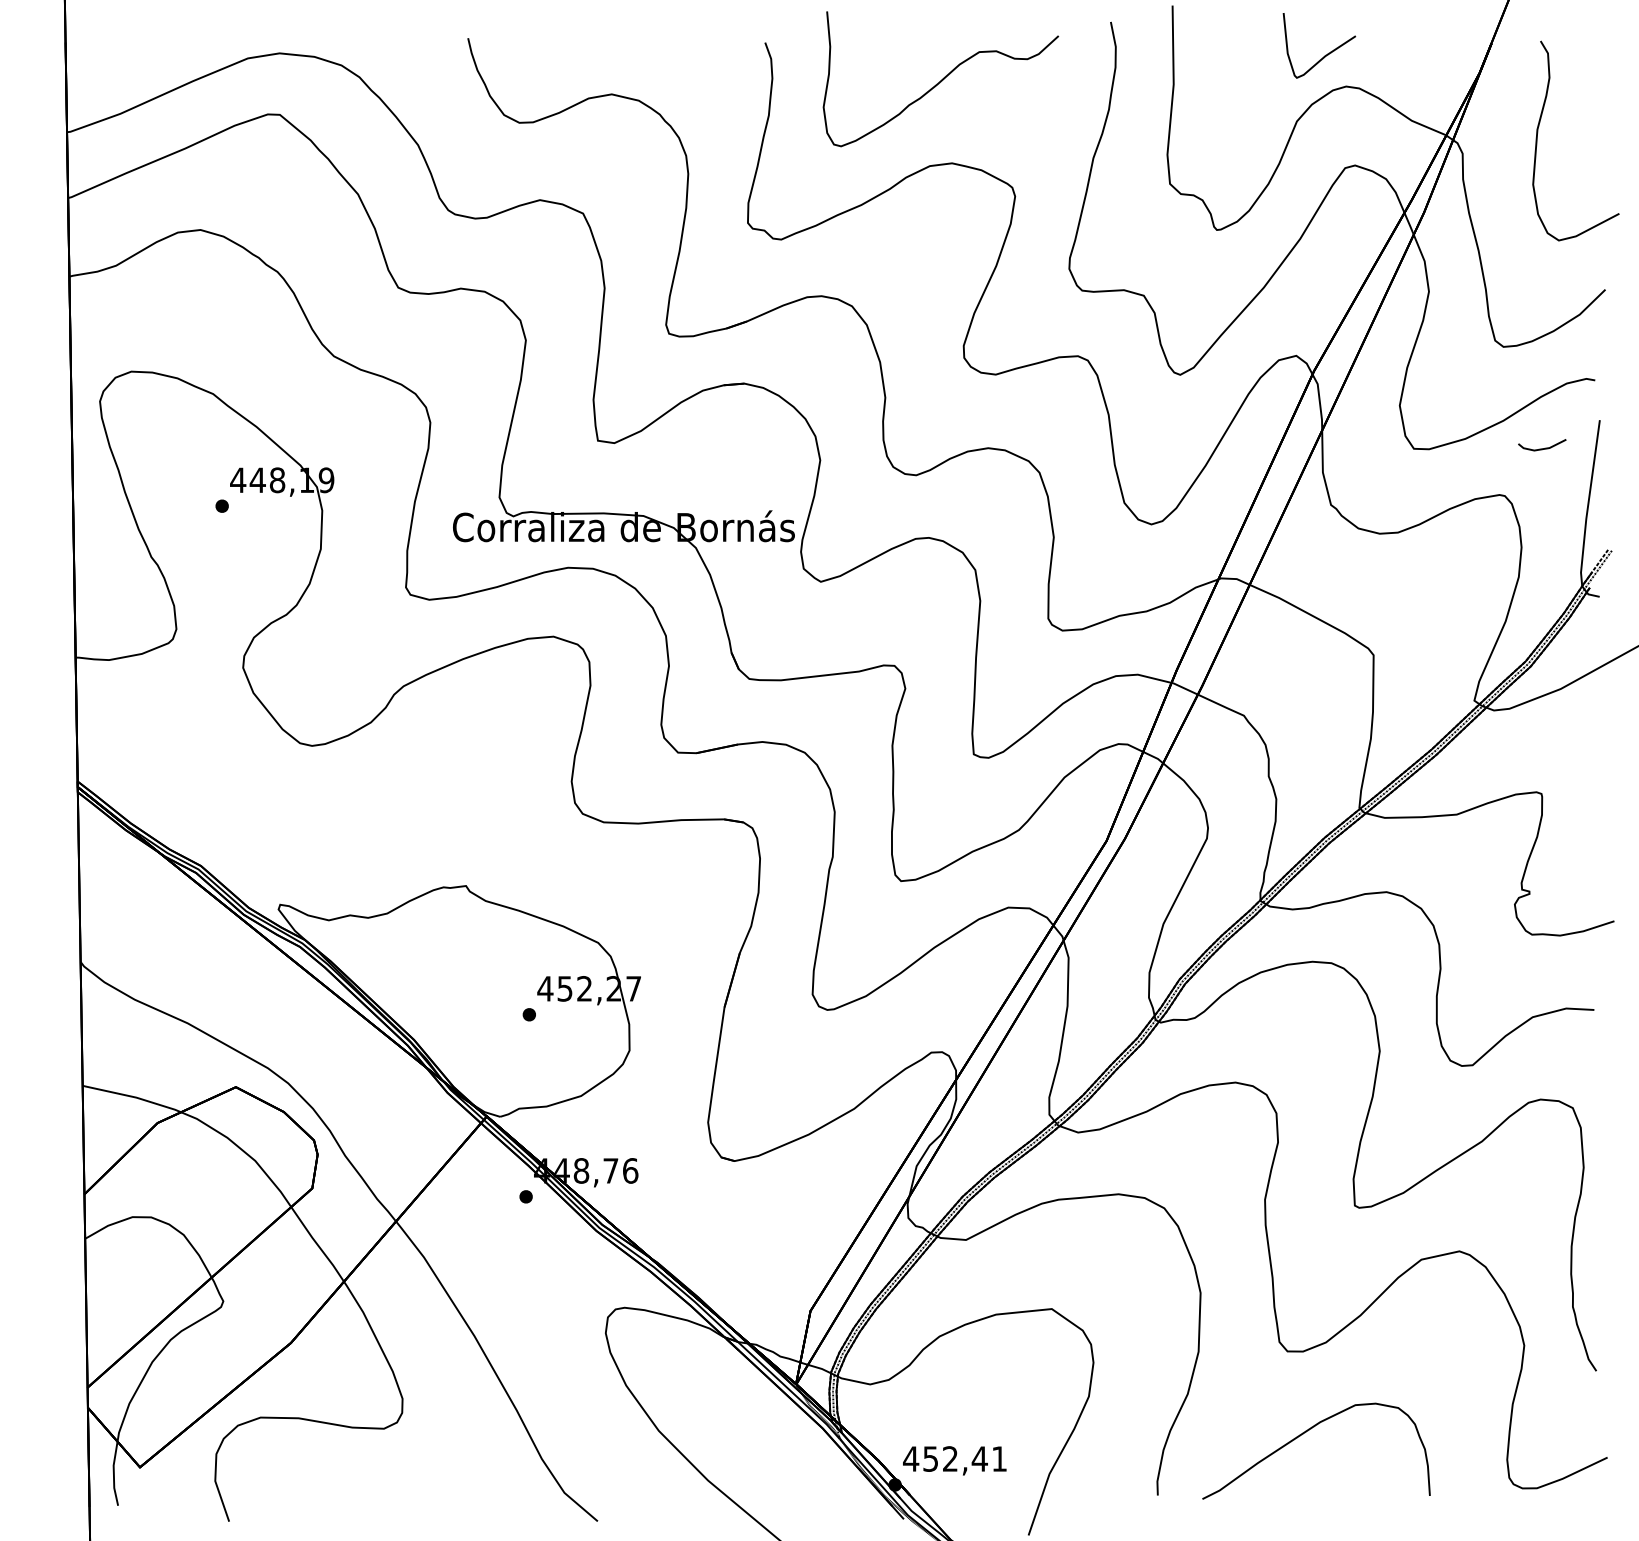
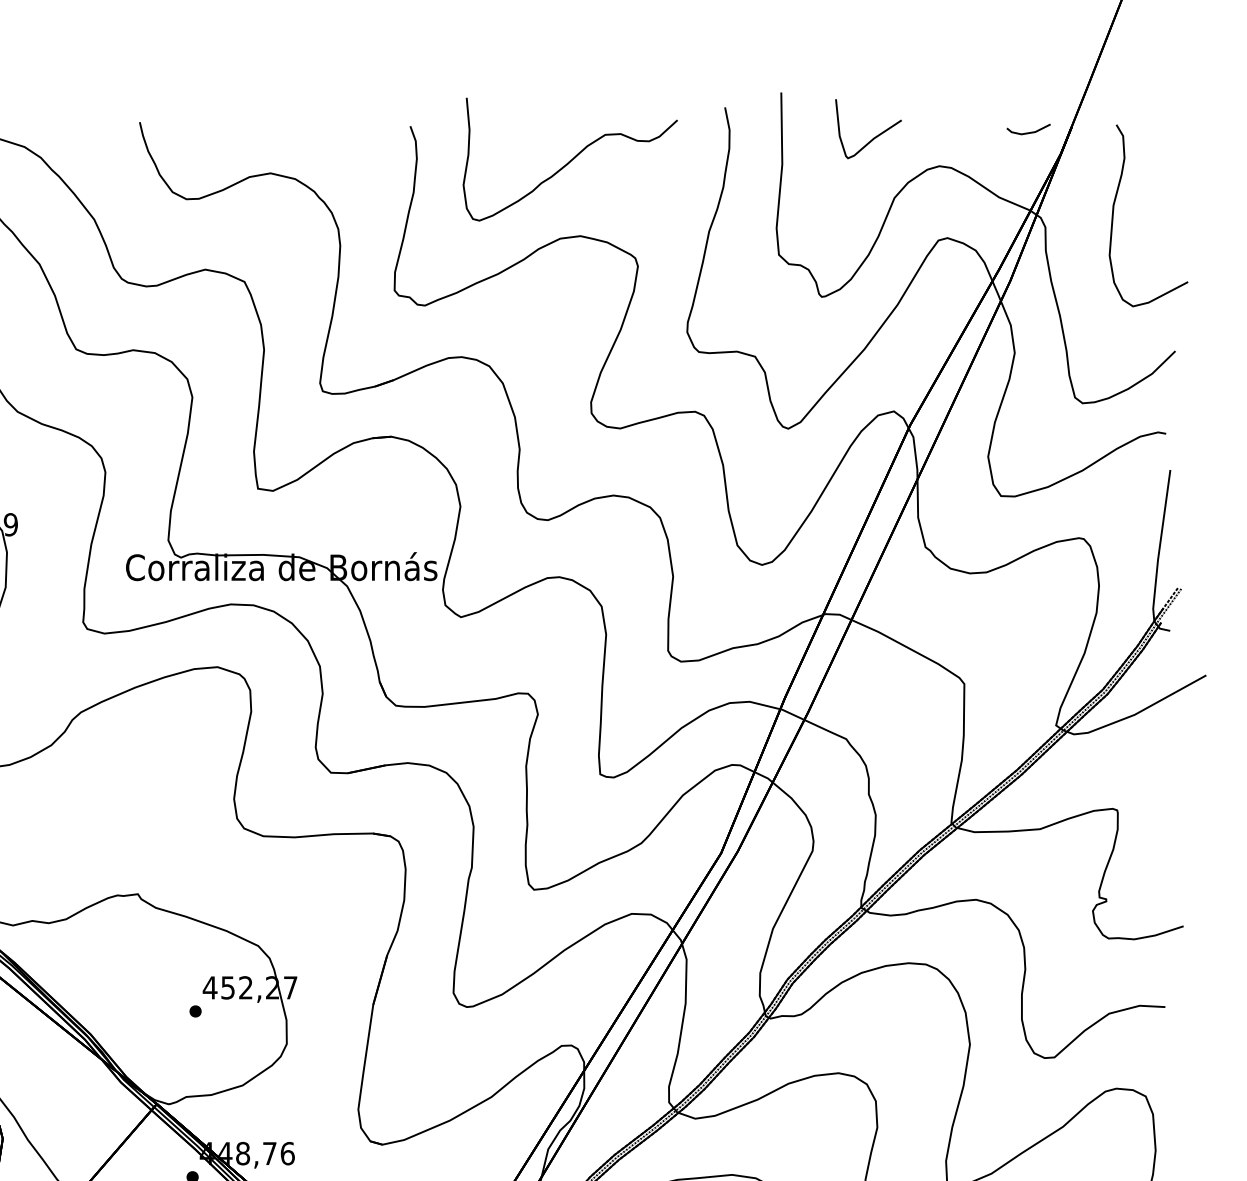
curve: (1324, 55) -> (873, 137), moved
line: (1542, 448) -> (1028, 132), moved

